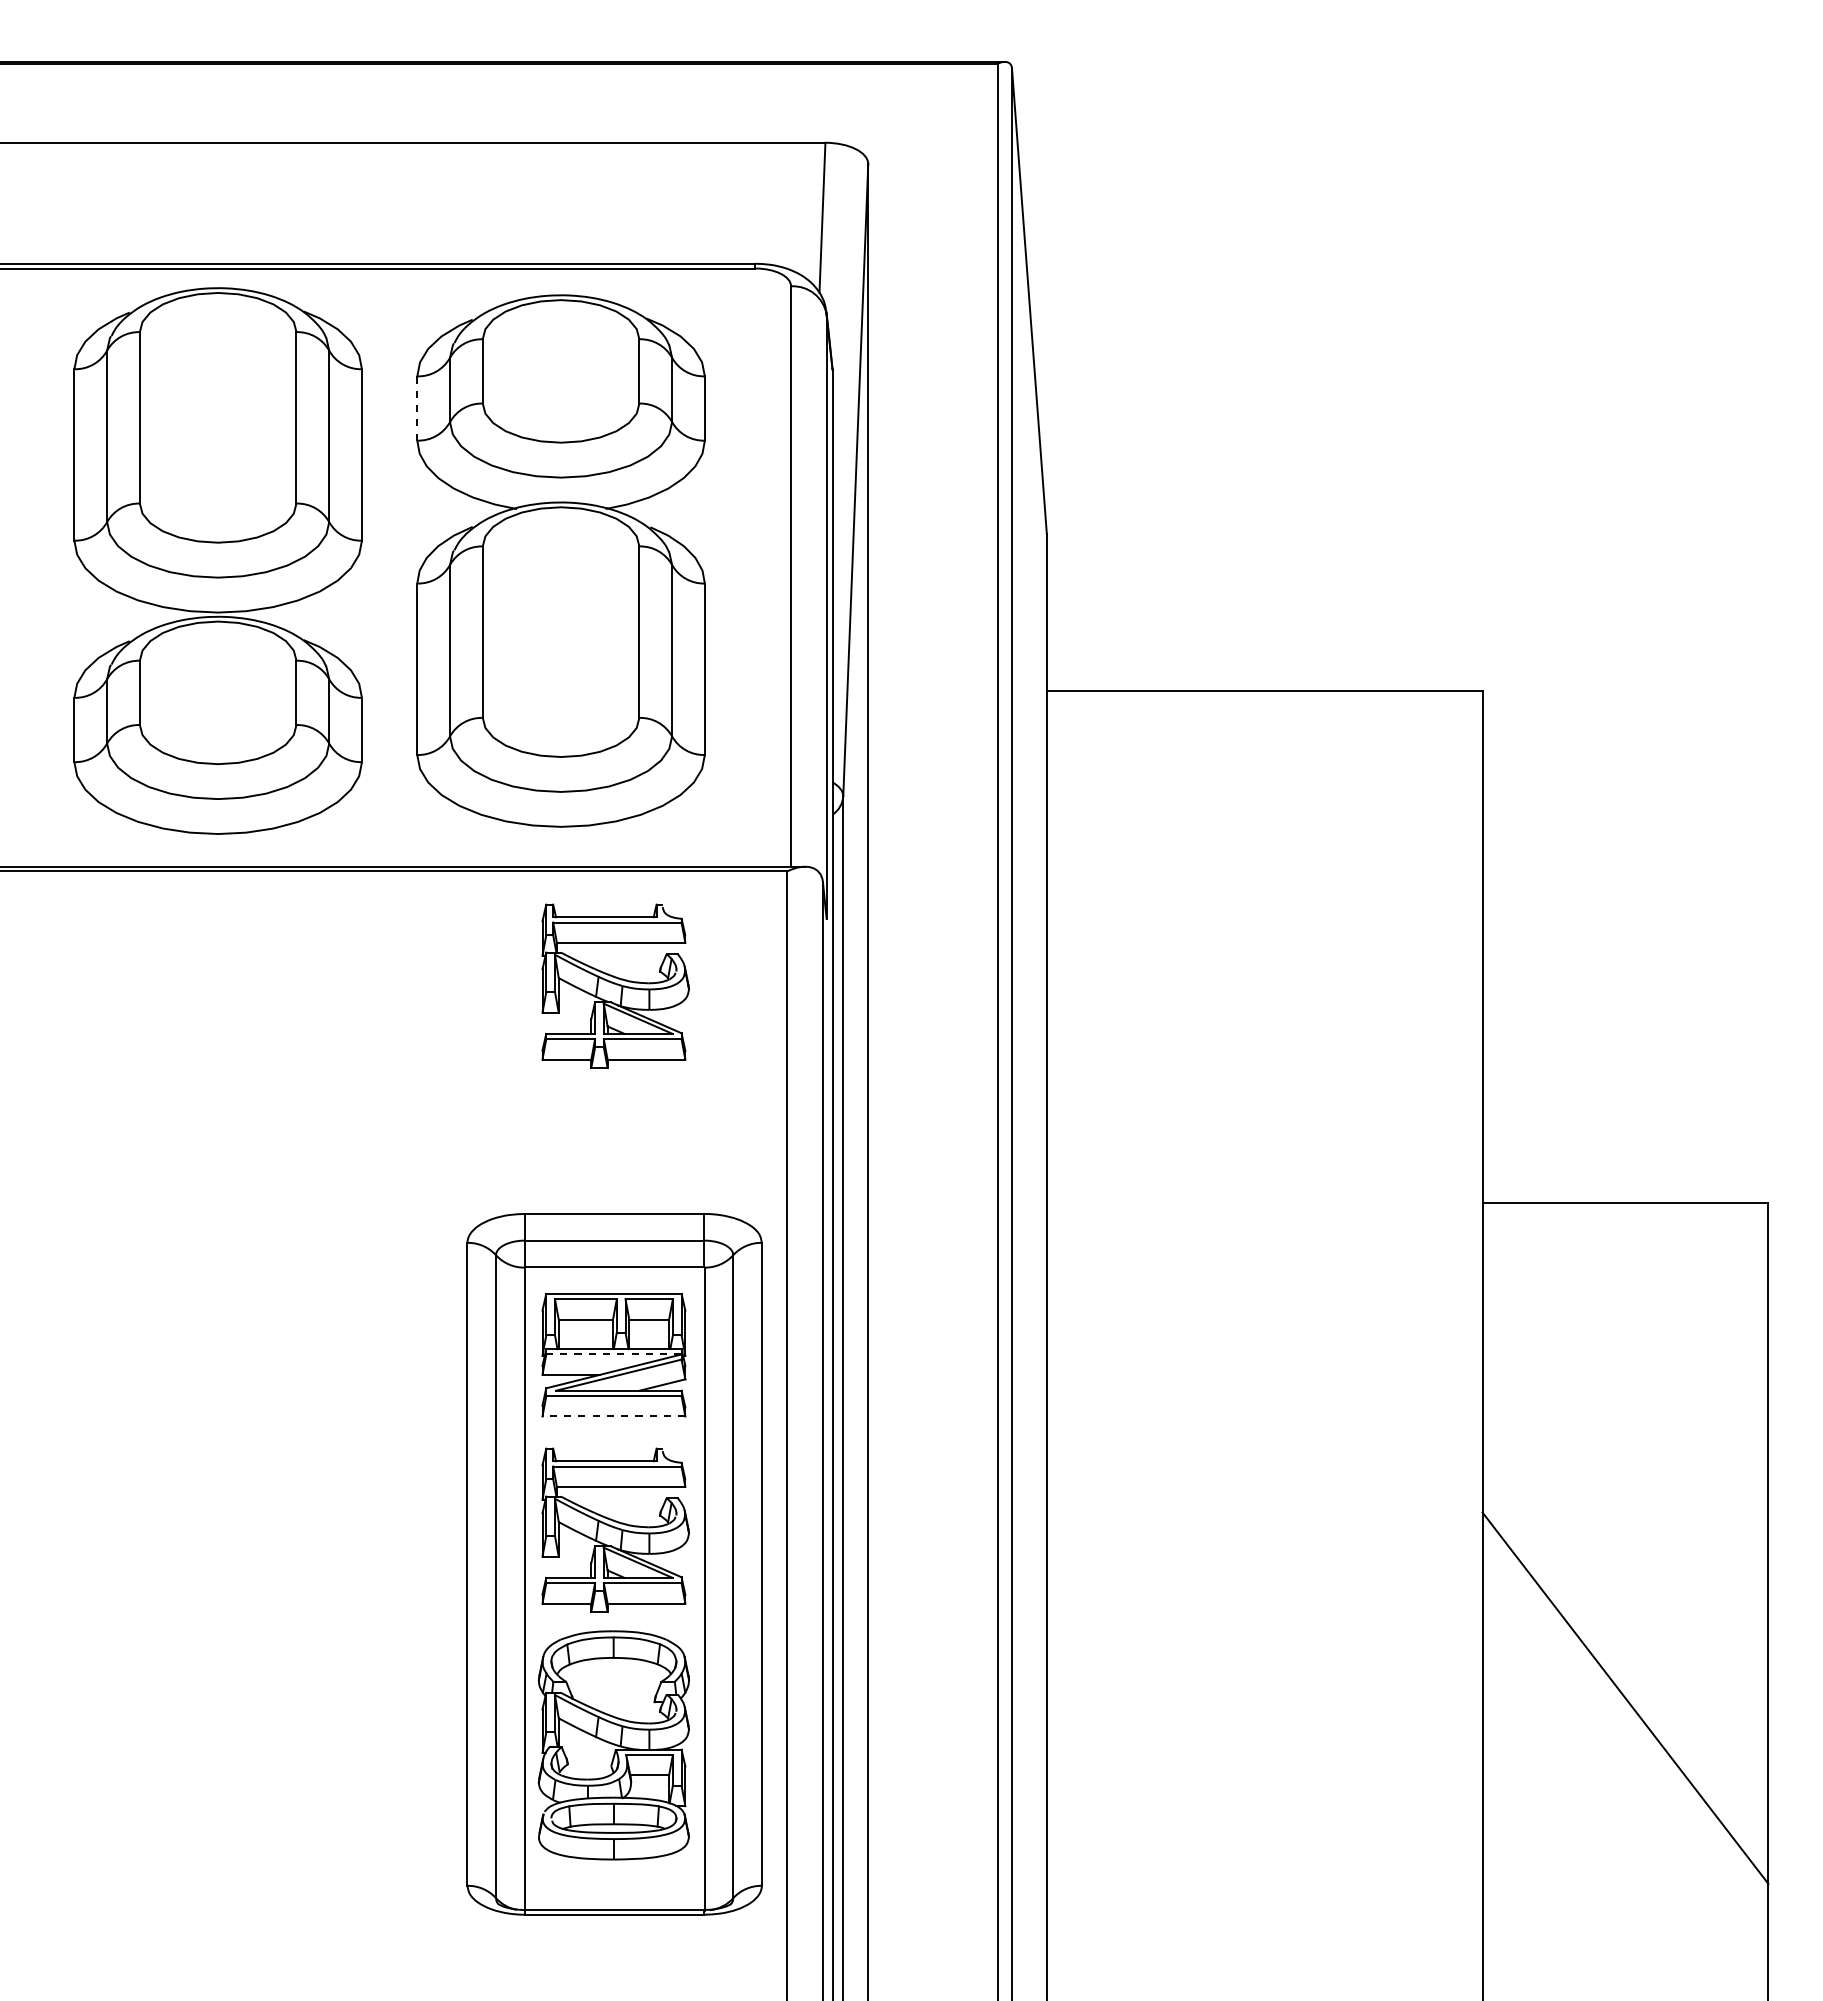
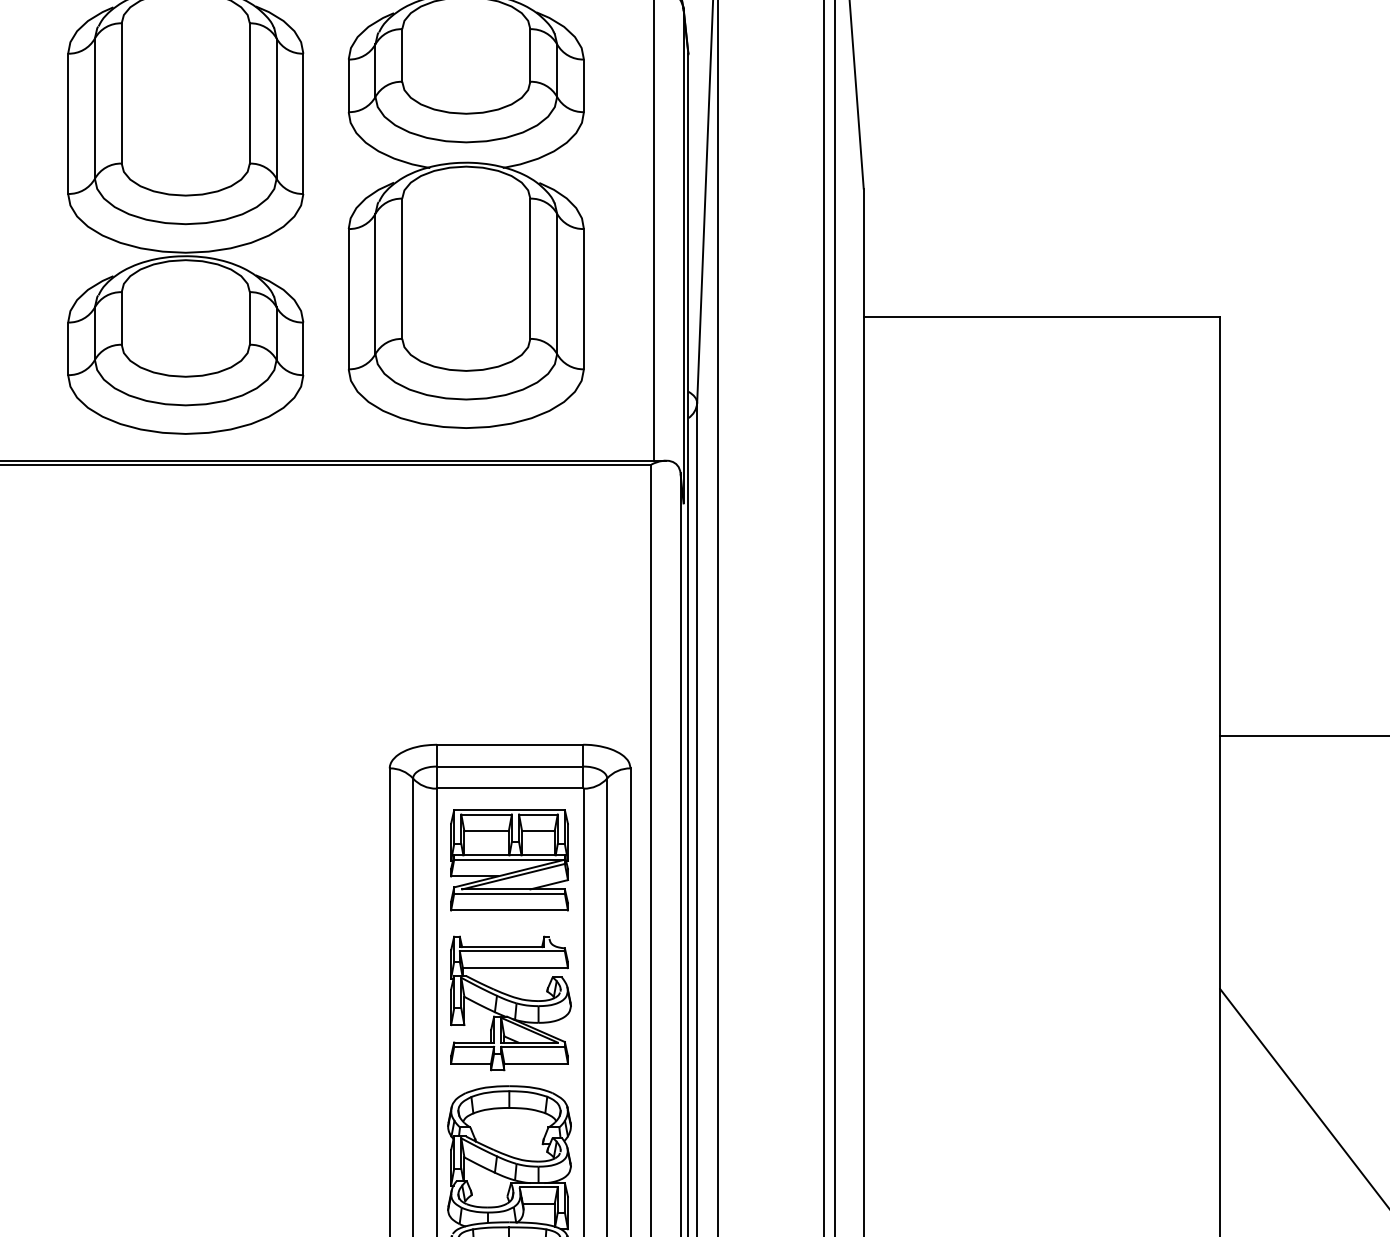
line: (417, 408) -> (348, 85), dashed -> solid
part: (615, 985) -> (510, 557), removed
line: (613, 1354) -> (509, 859), dashed -> solid
line: (613, 1416) -> (509, 910), dashed -> solid

